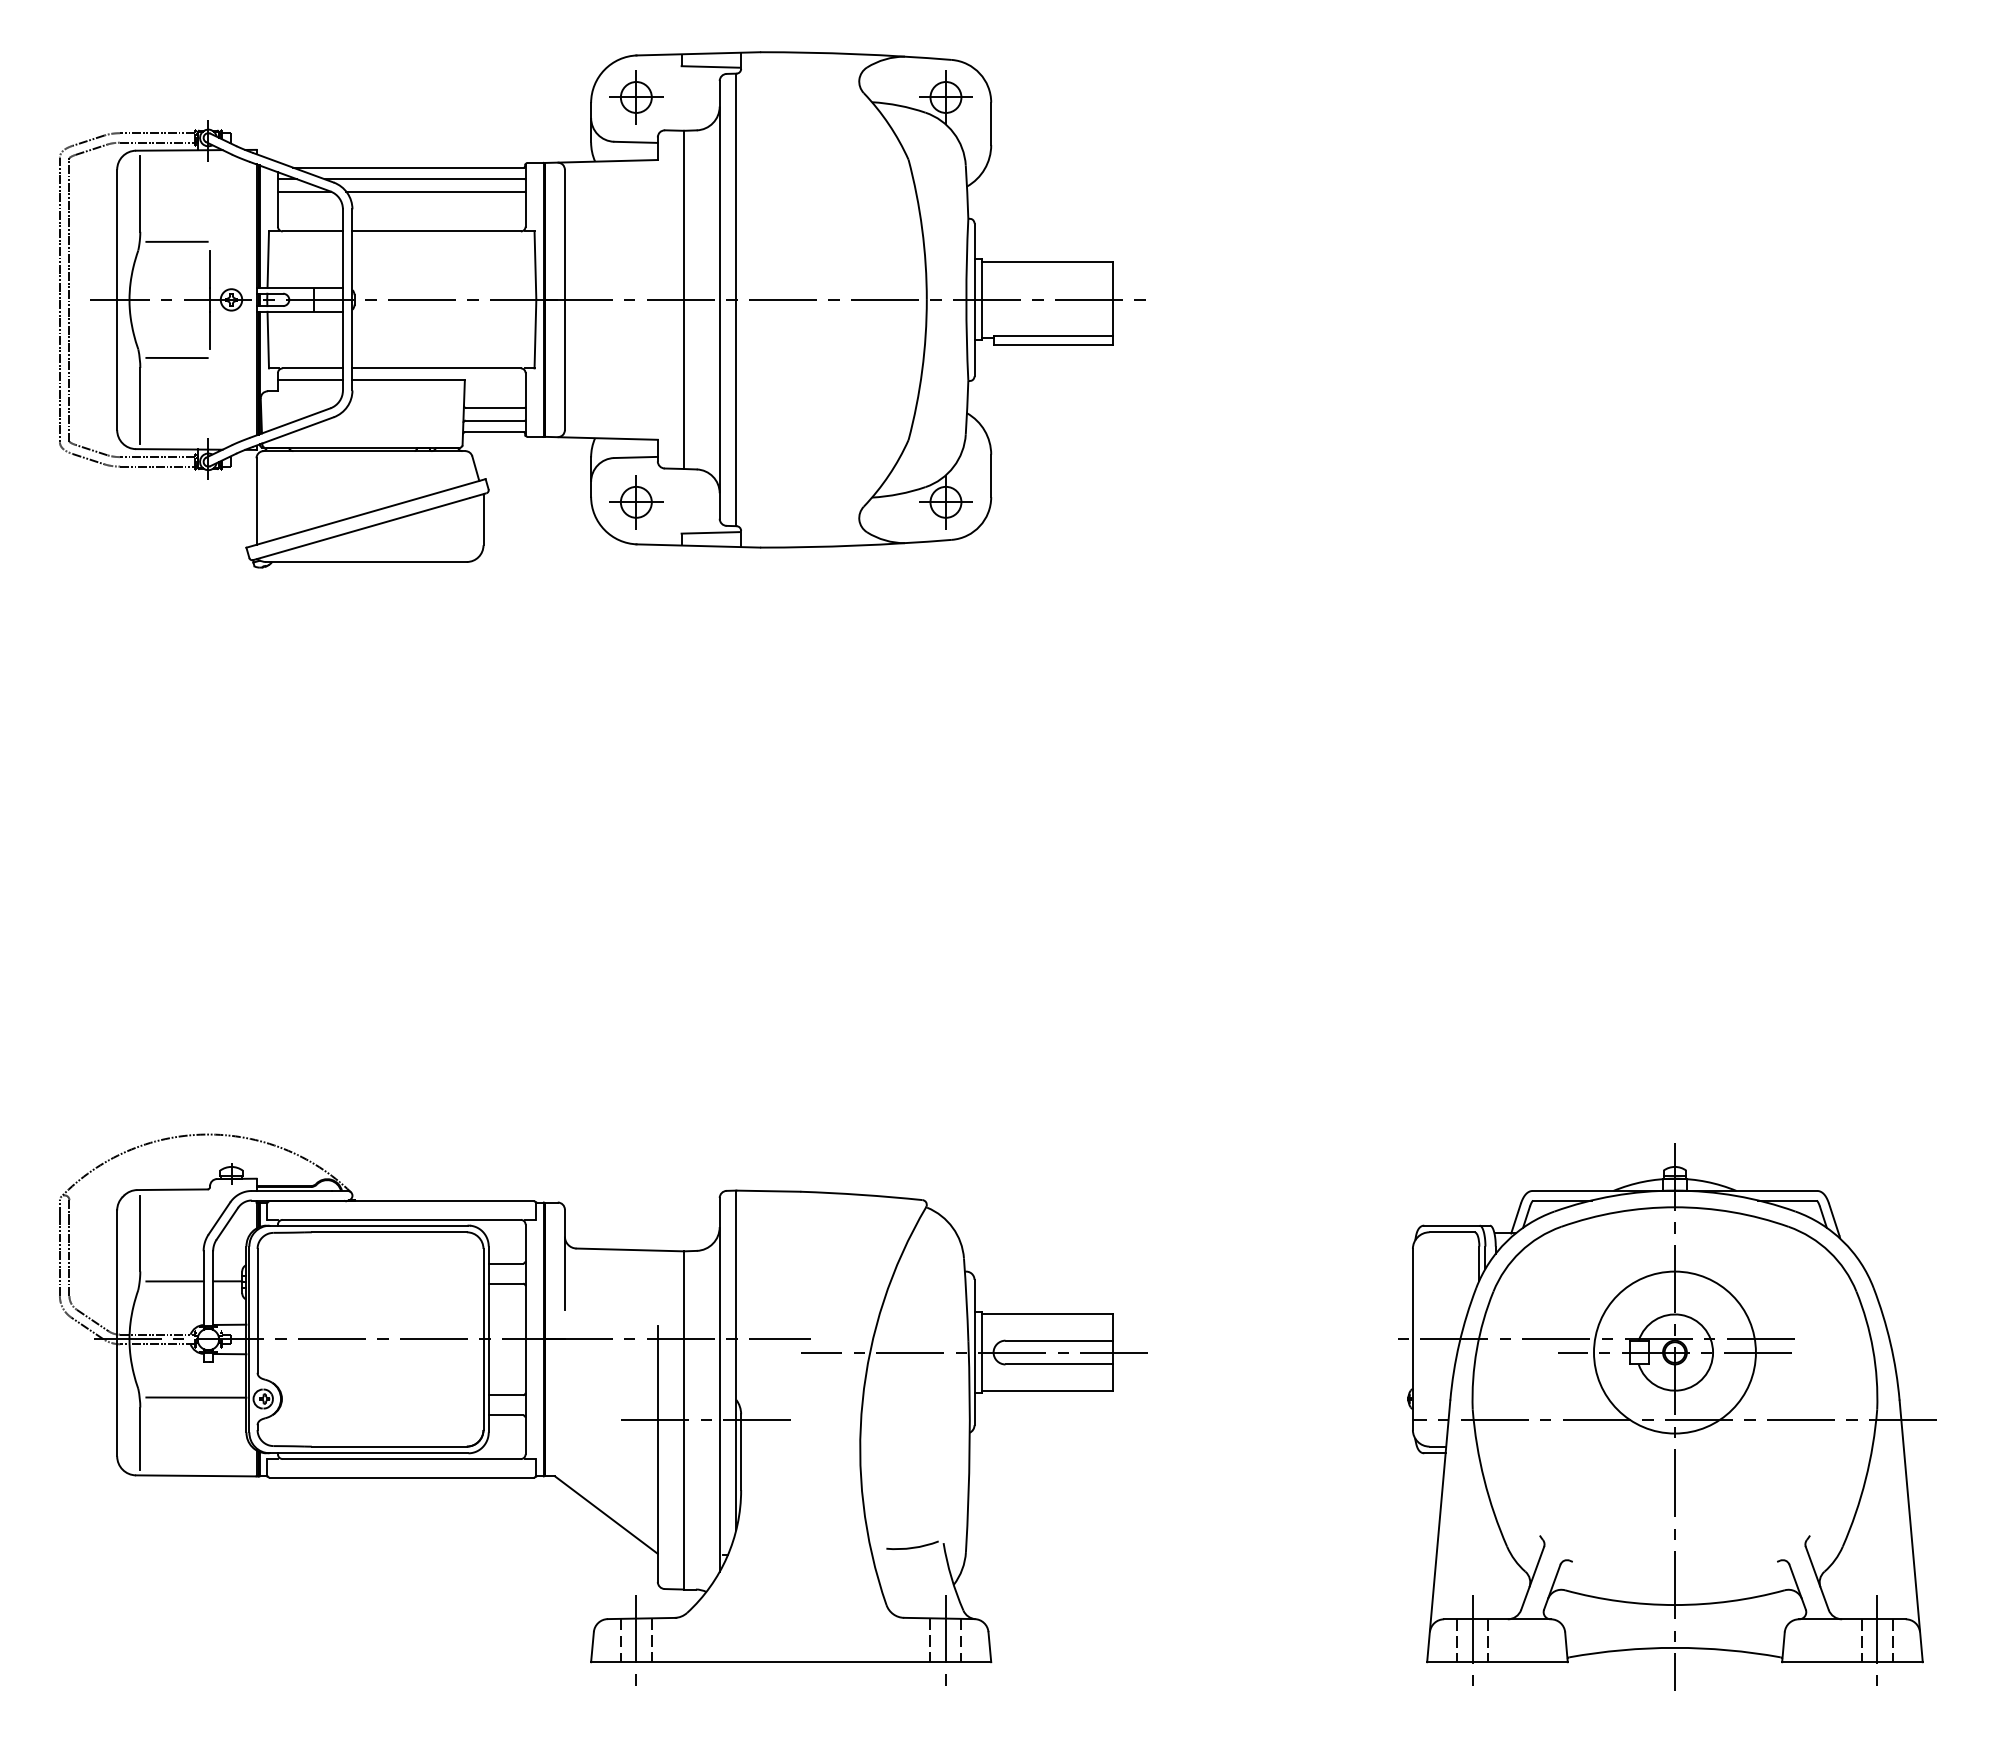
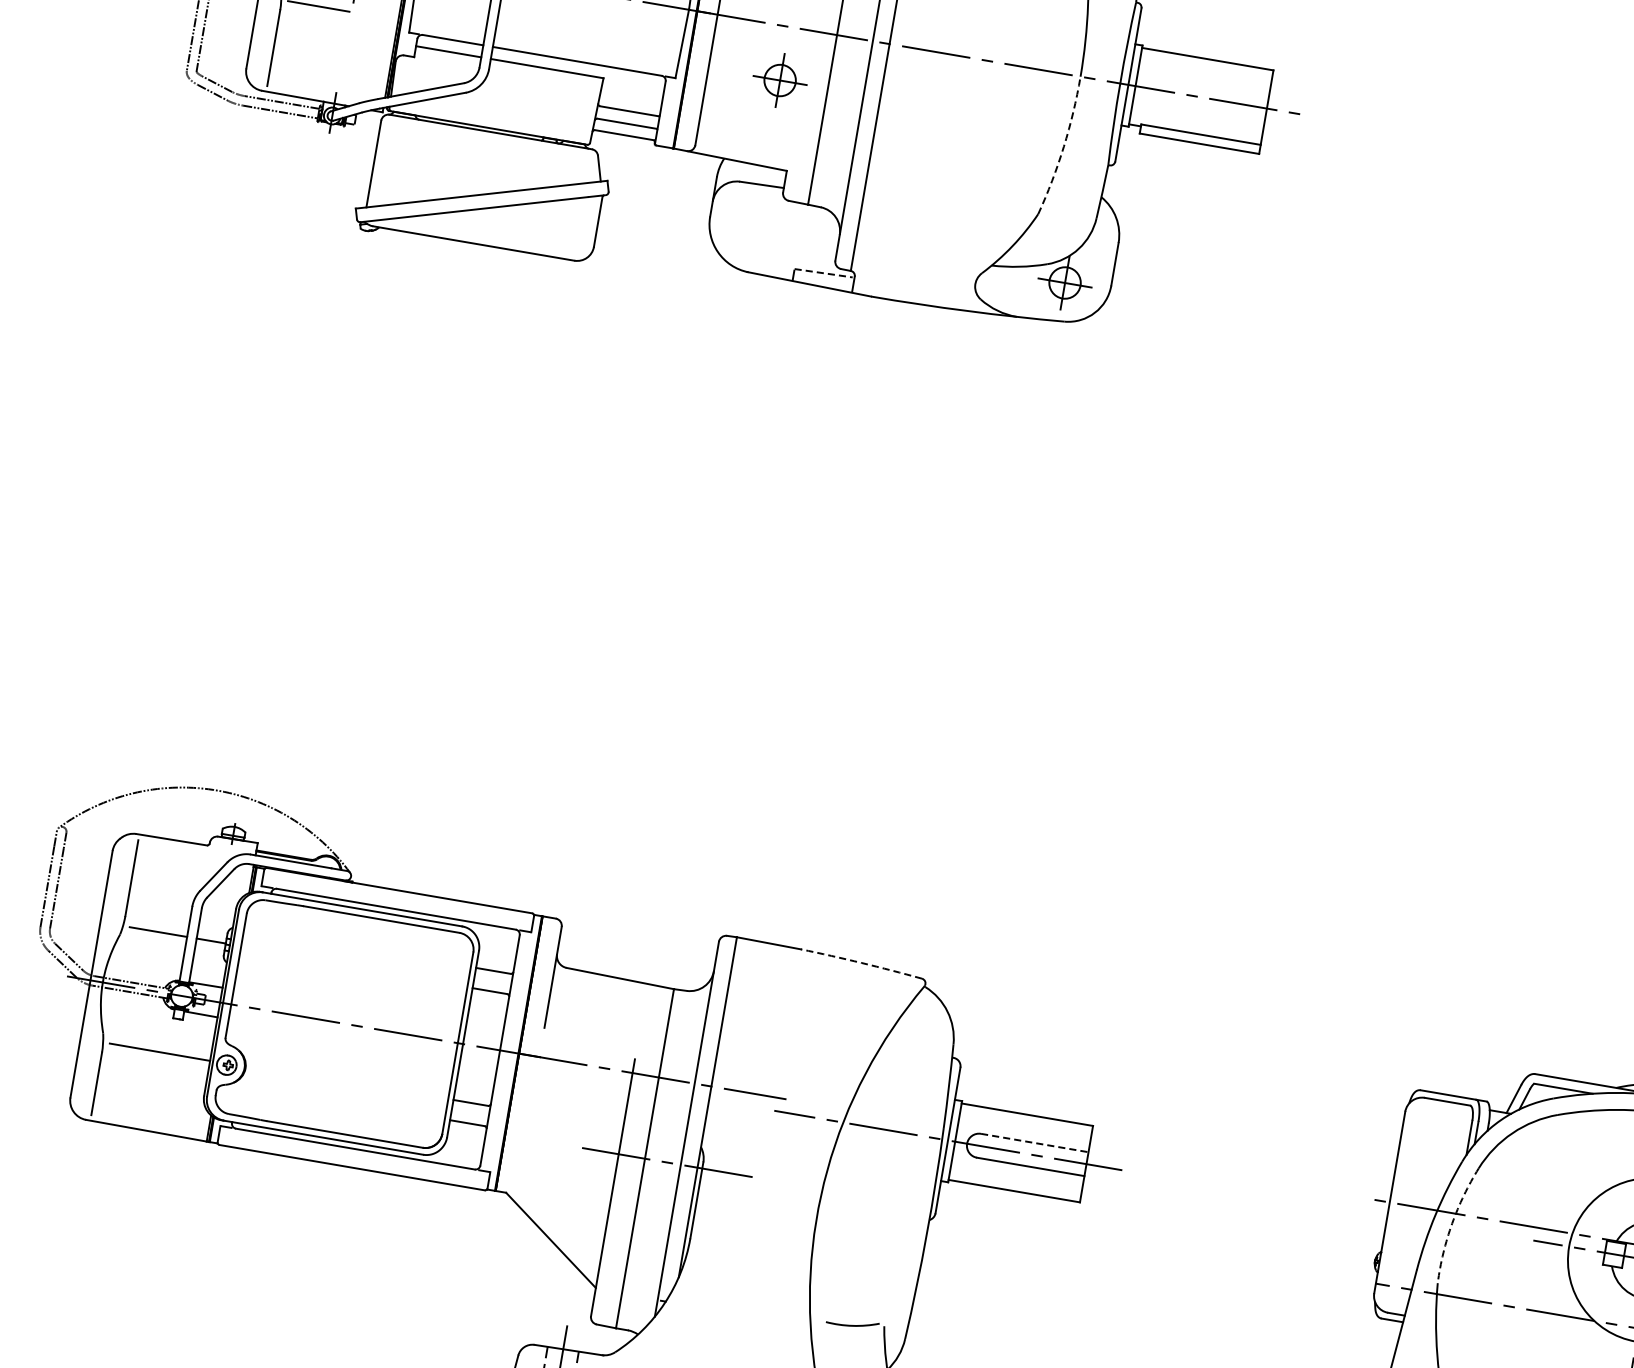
arc: (922, 370) -> (1064, 146), solid -> dashed
part: (636, 502) -> (780, 80), moved
line: (710, 532) -> (823, 272), solid -> dashed
arc: (861, 1194) -> (861, 962), solid -> dashed
line: (1059, 1340) -> (1035, 1142), solid -> dashed
arc: (1476, 1349) -> (1451, 1223), solid -> dashed

